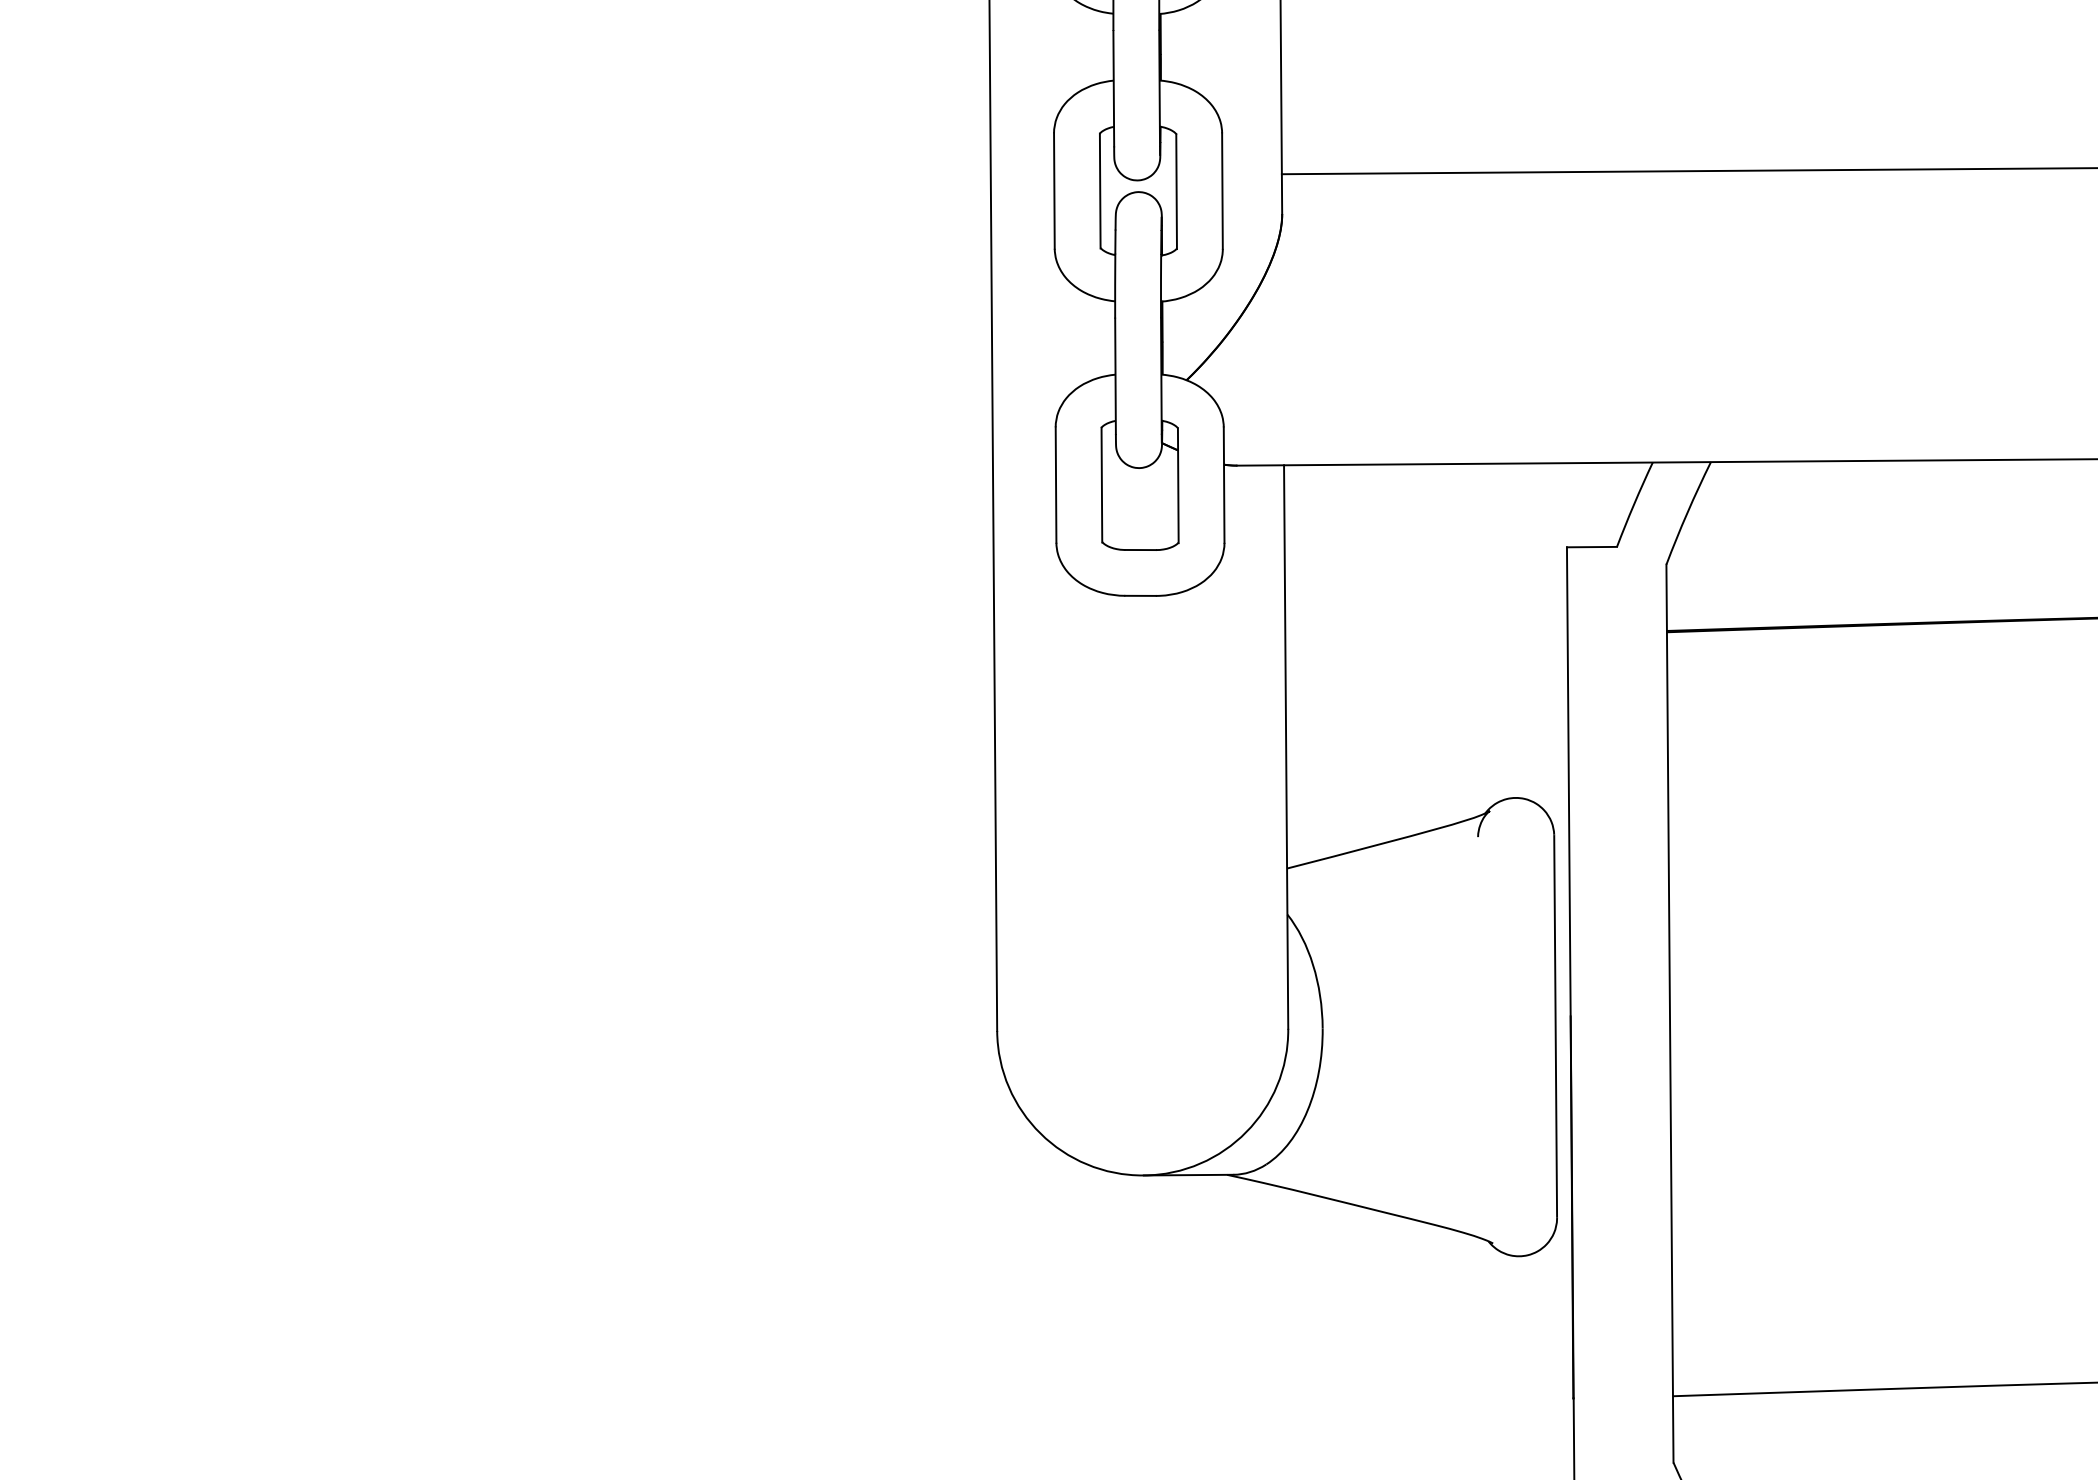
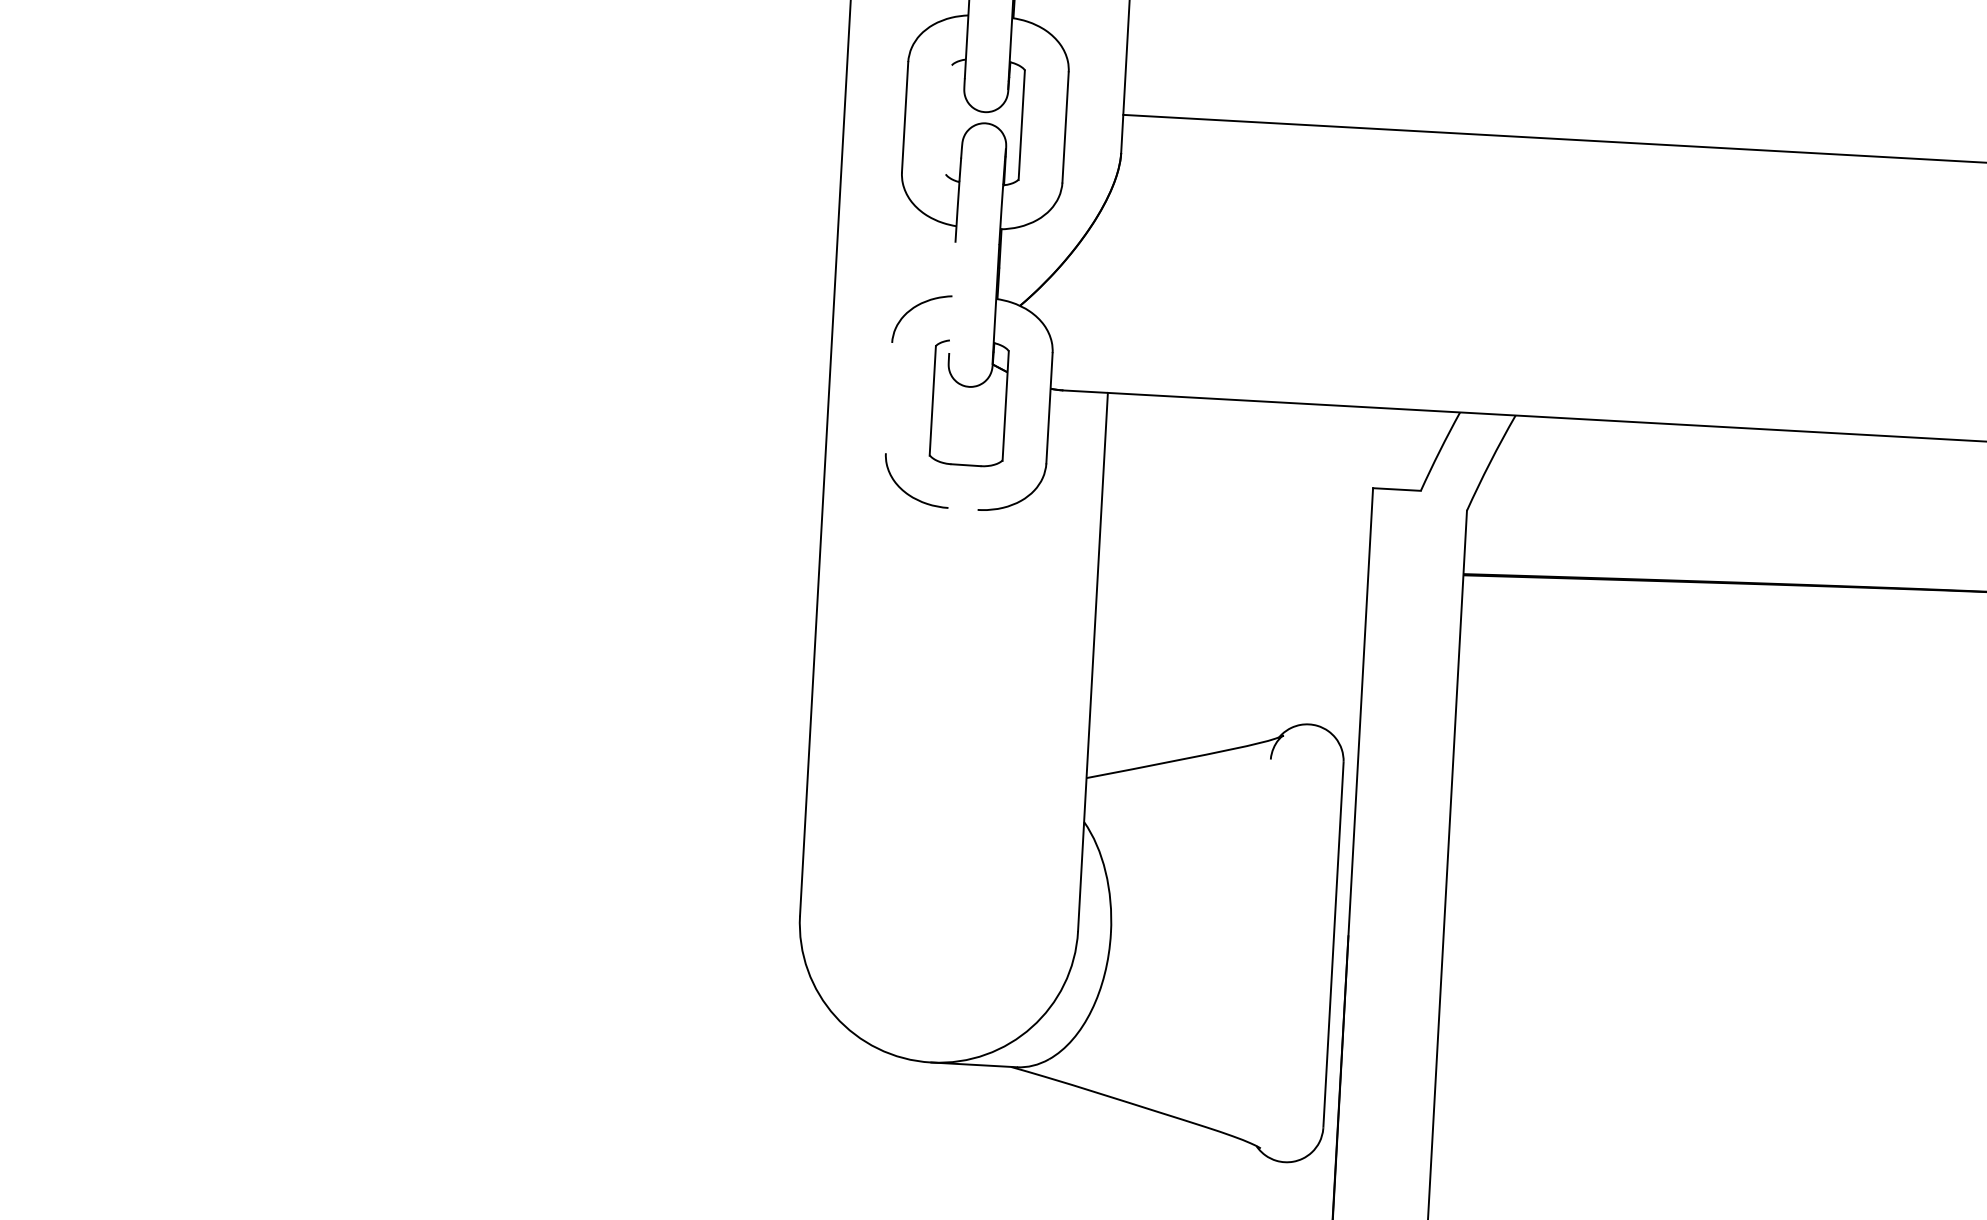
line: (1099, 190) -> (948, 119), removed
line: (1115, 376) -> (952, 298), removed
line: (1055, 484) -> (888, 397), removed
line: (1140, 595) -> (963, 508), removed

